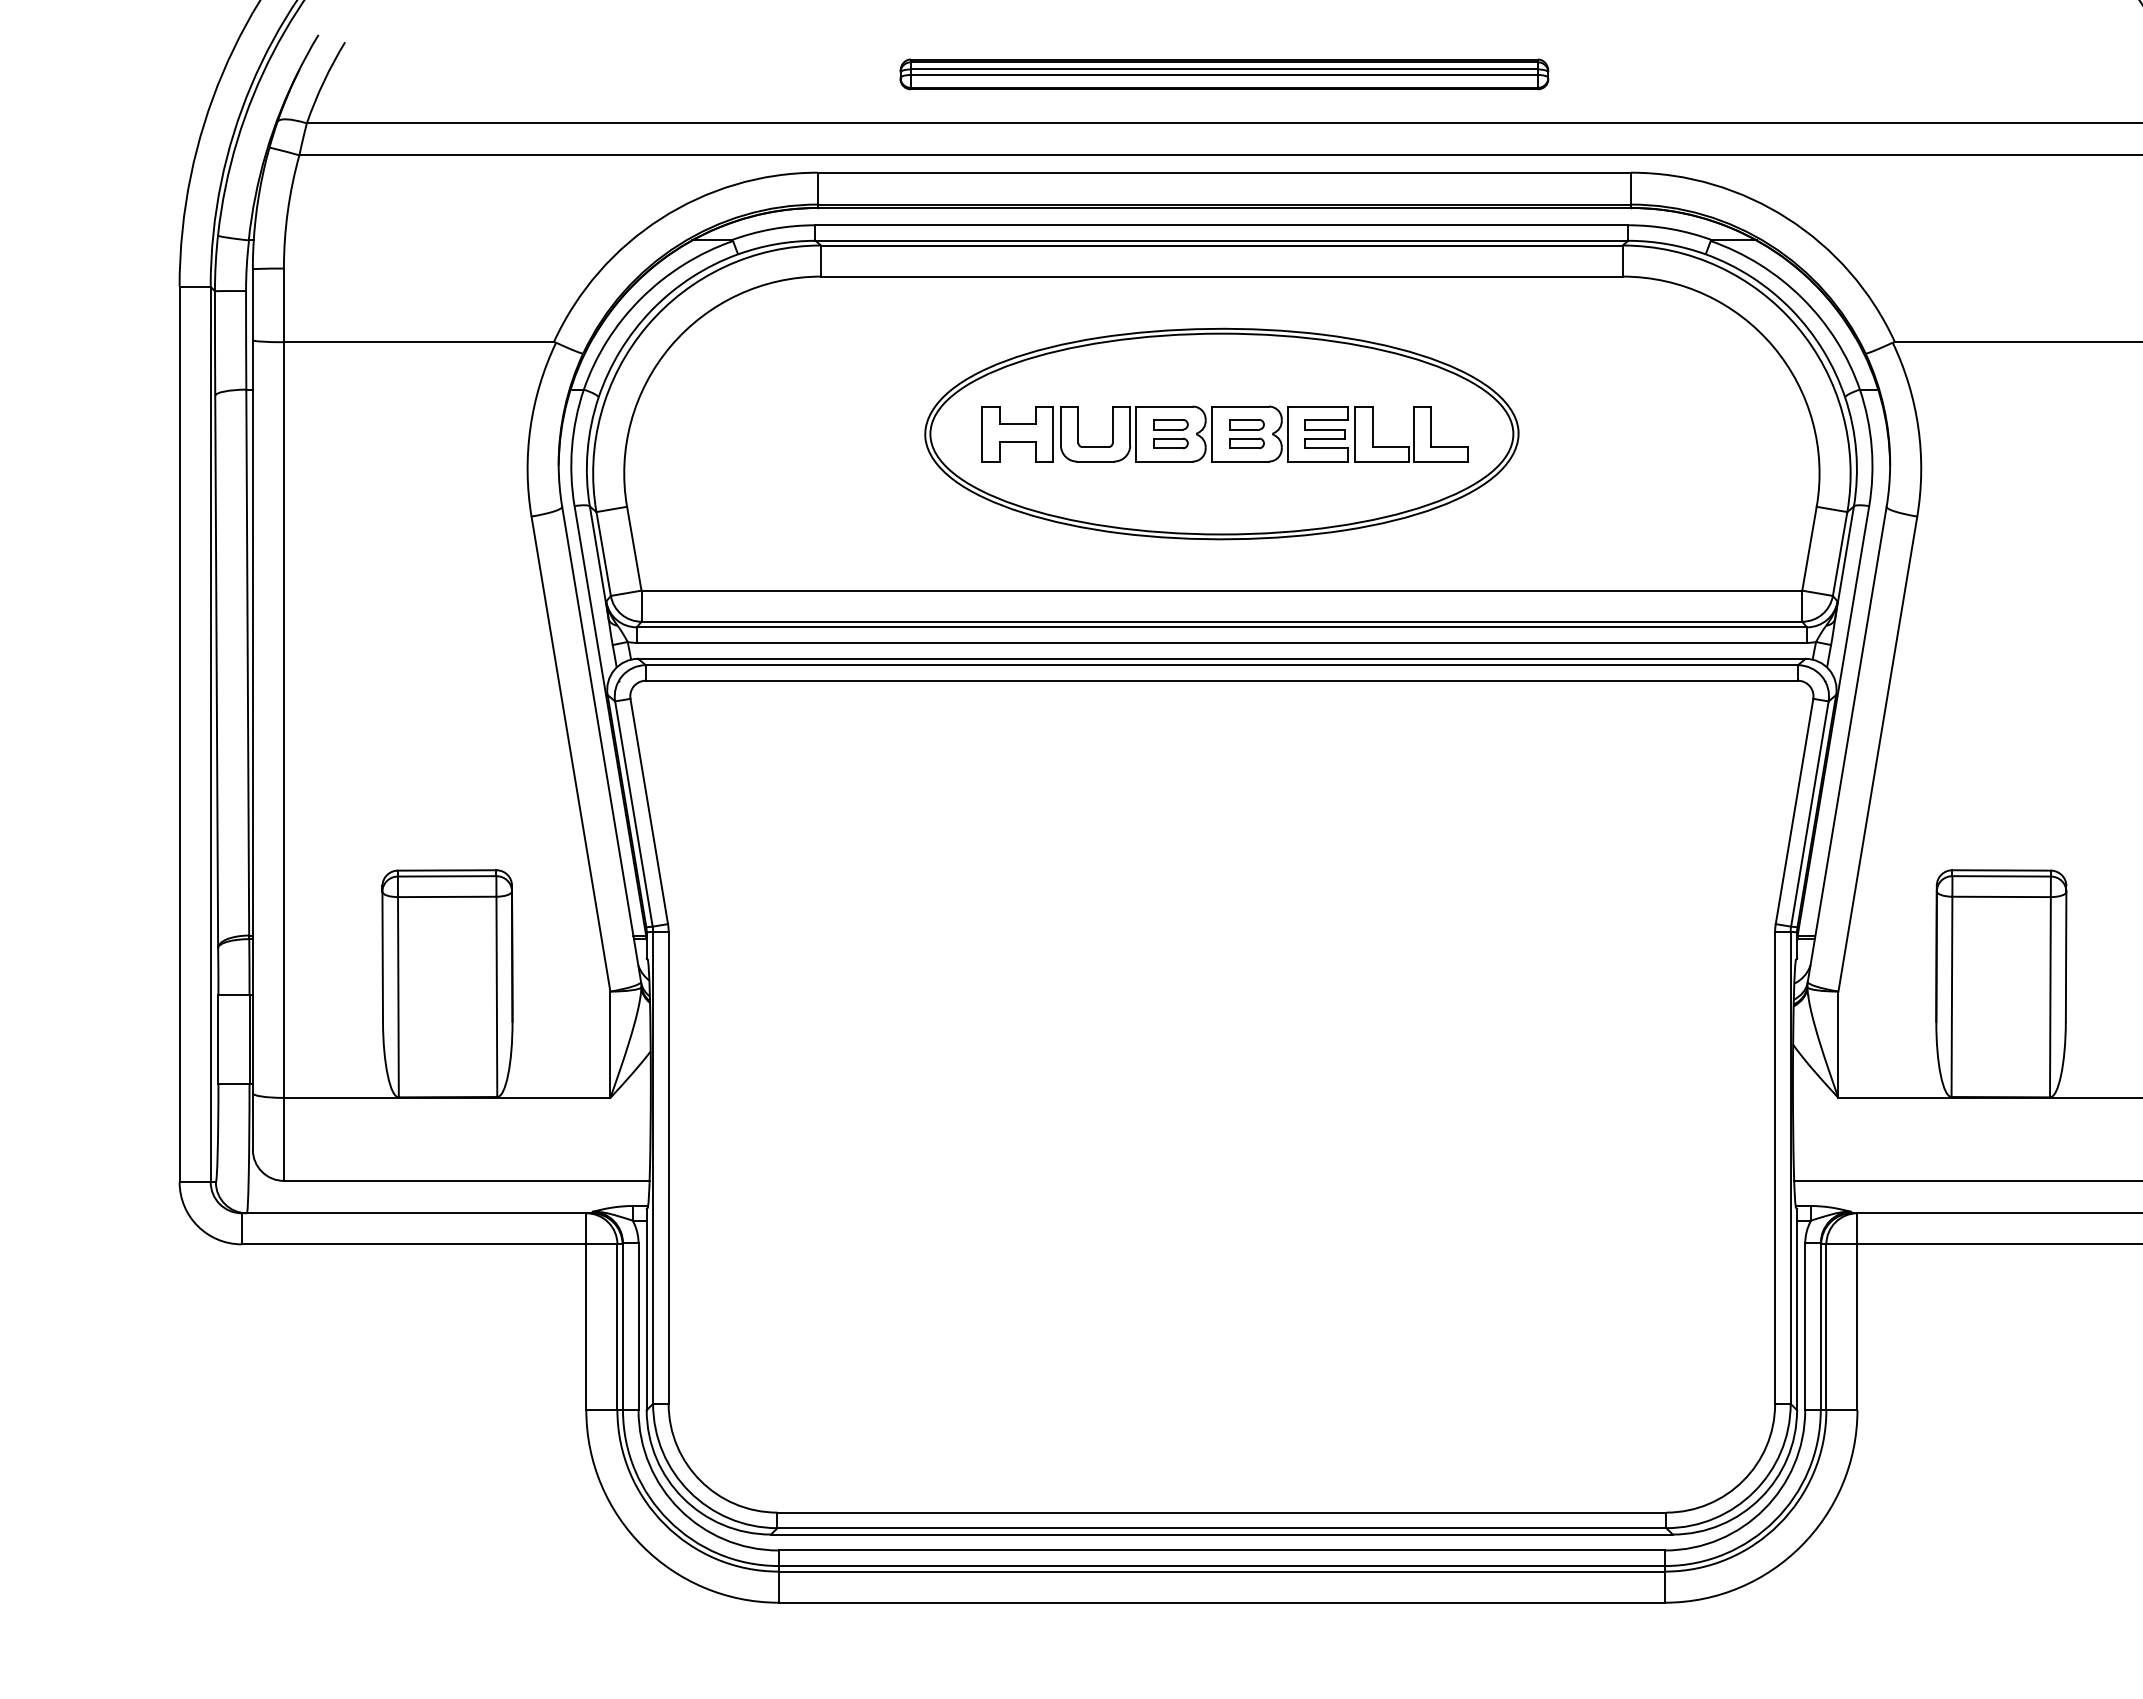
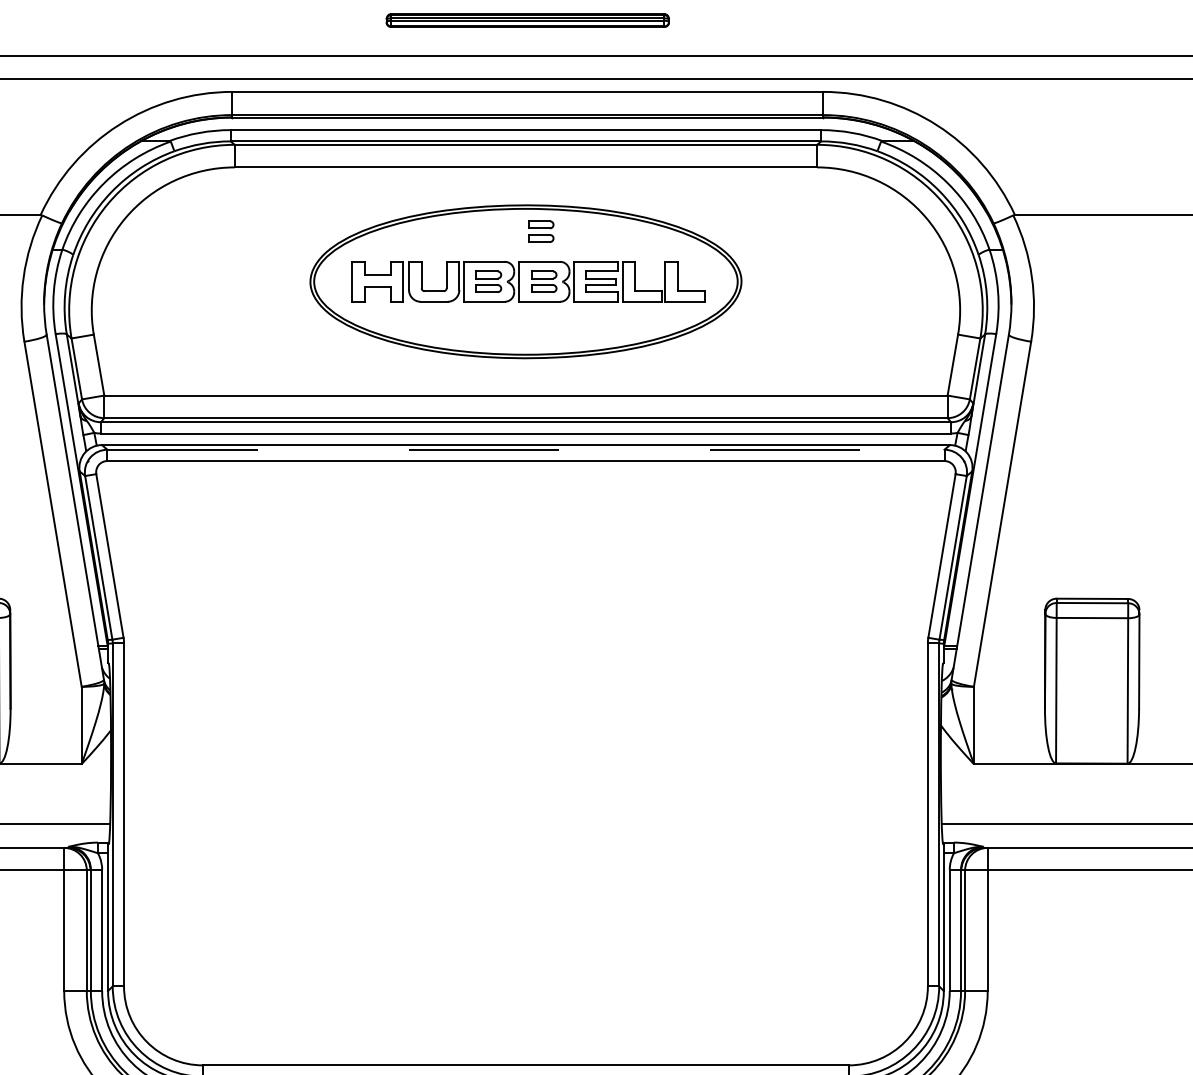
part: (1224, 74) -> (527, 20), size x0.6
part: (1242, 365) -> (540, 231), added
line: (1222, 665) -> (526, 449), solid -> dashed

